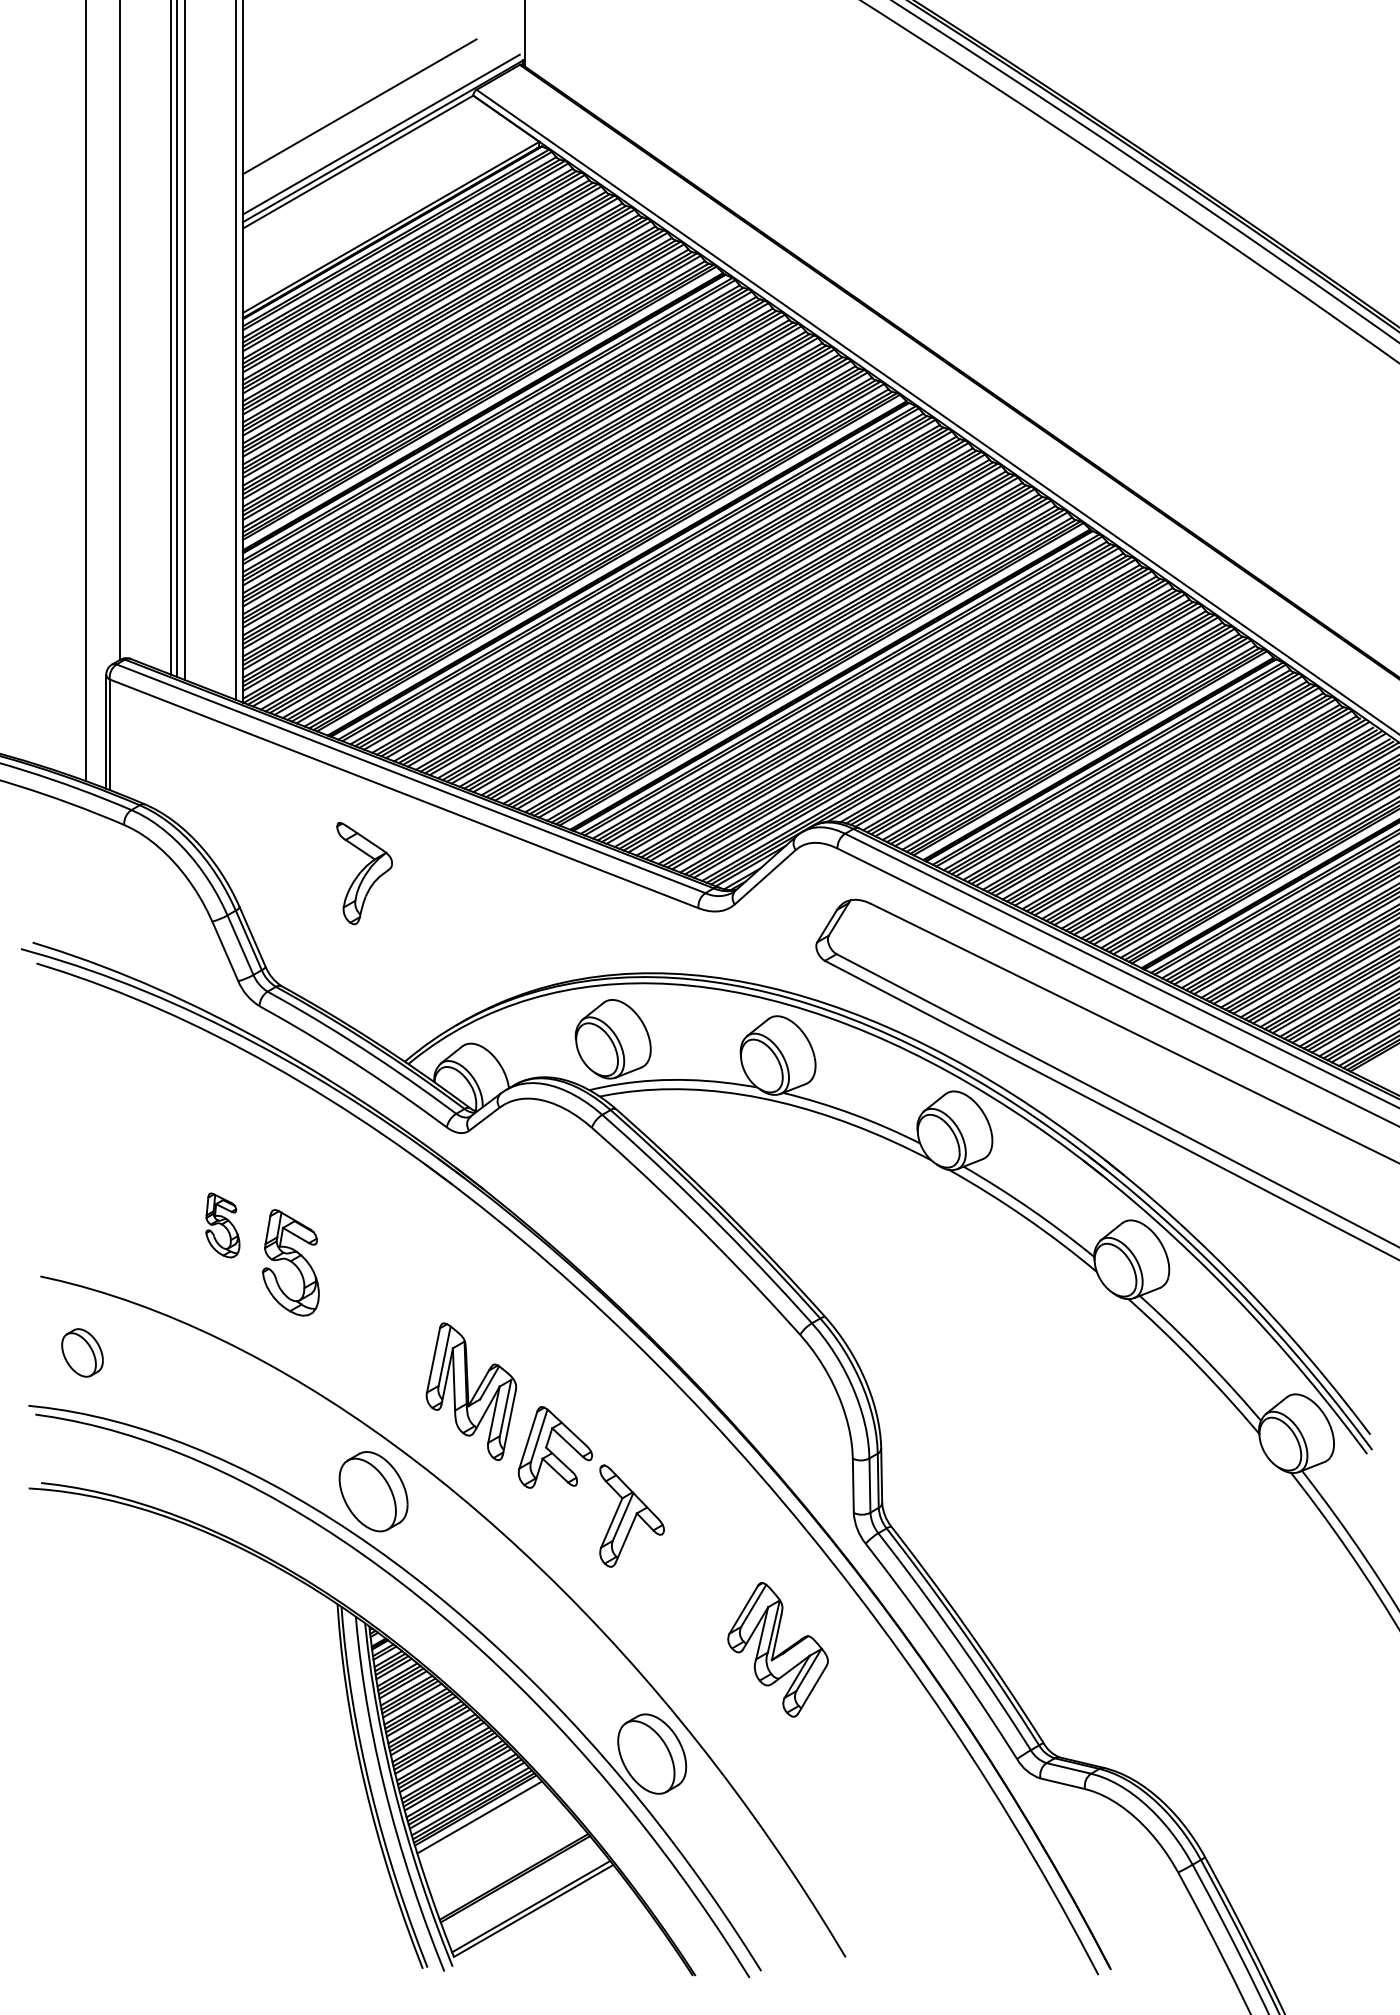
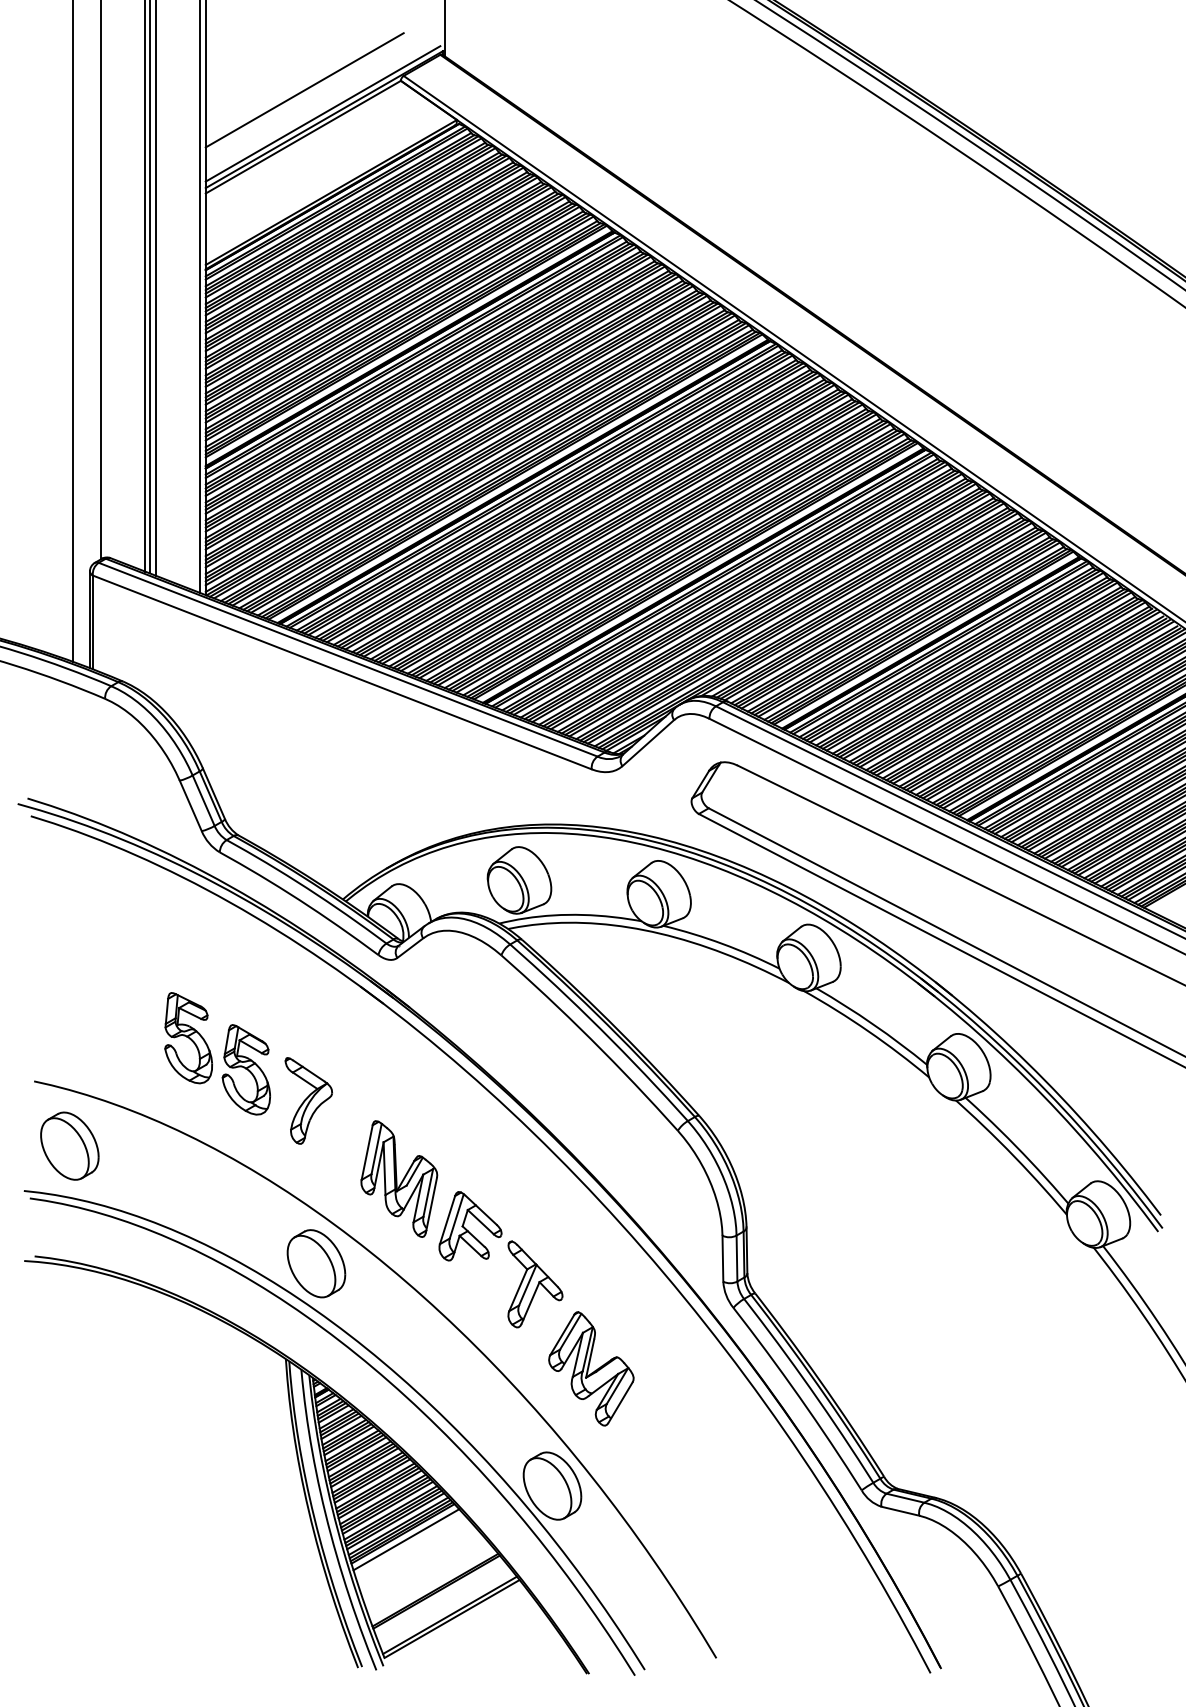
part: (364, 873) -> (308, 1100), moved
part: (222, 1225) -> (188, 1038), size x1.67
part: (82, 1352) -> (69, 1145), size x1.67
part: (777, 1649) -> (590, 1368), moved

